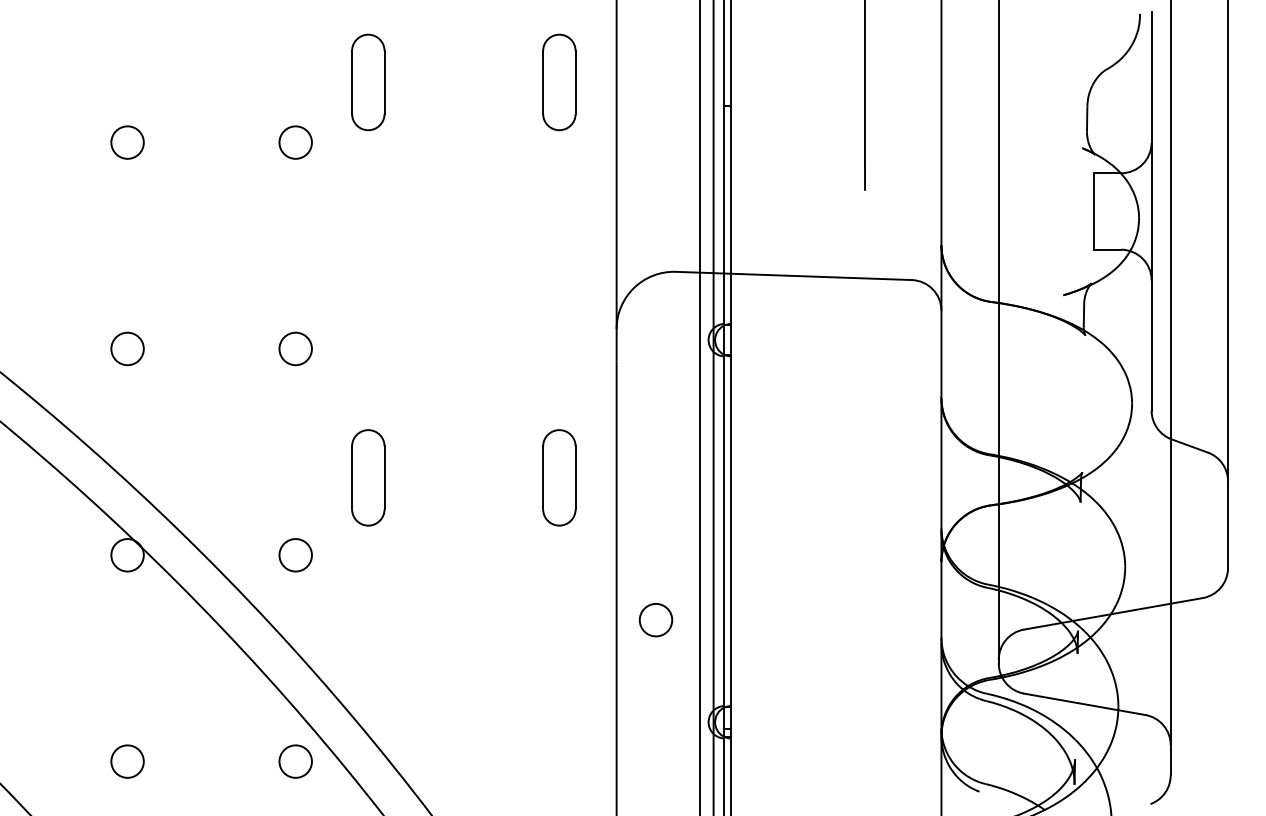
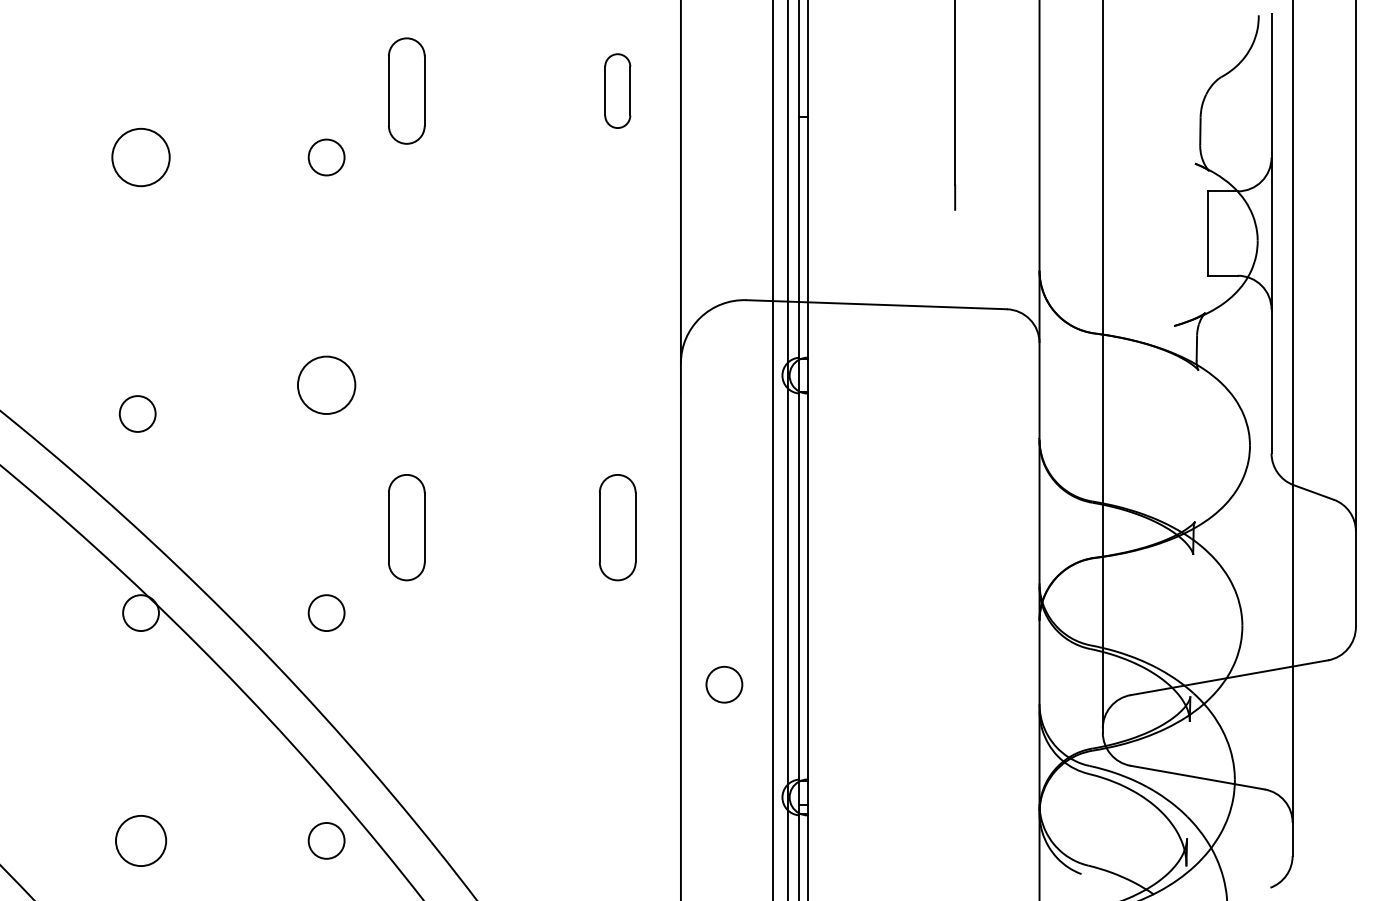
part: (559, 82) -> (617, 91), size x0.7
circle: (127, 142) -> (140, 157), size x1.6
circle: (127, 348) -> (137, 413), moved
circle: (295, 348) -> (326, 384), size x1.6
circle: (127, 761) -> (140, 840), size x1.4

